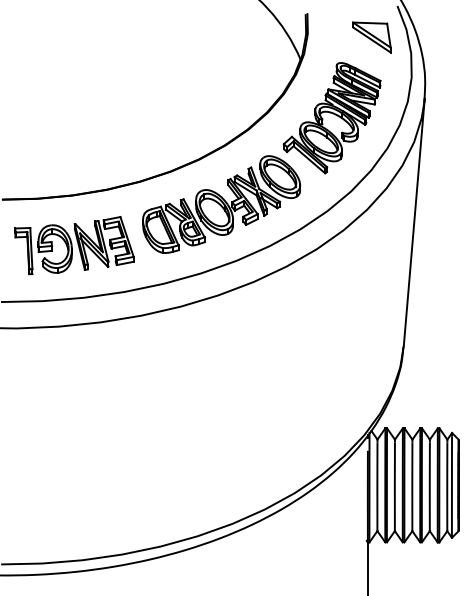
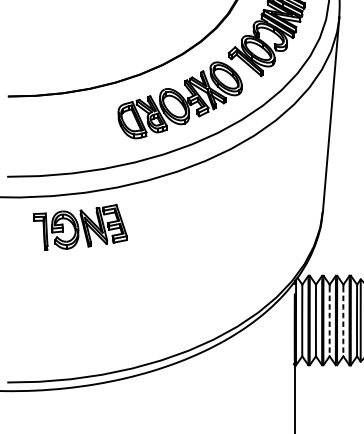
part: (74, 245) -> (80, 227), moved
arc: (412, 486) -> (329, 321), solid -> dashed
arc: (429, 486) -> (343, 321), solid -> dashed

